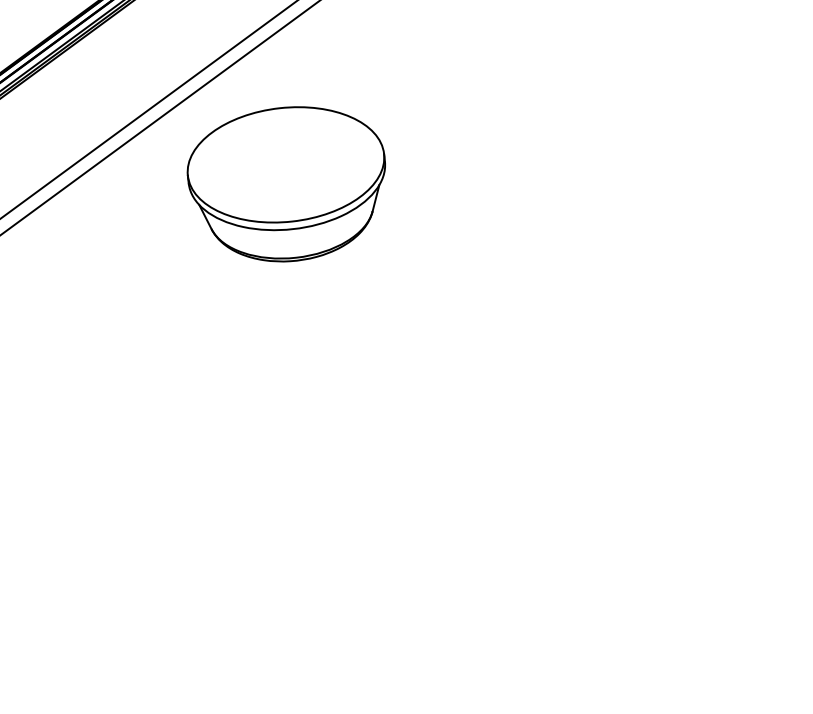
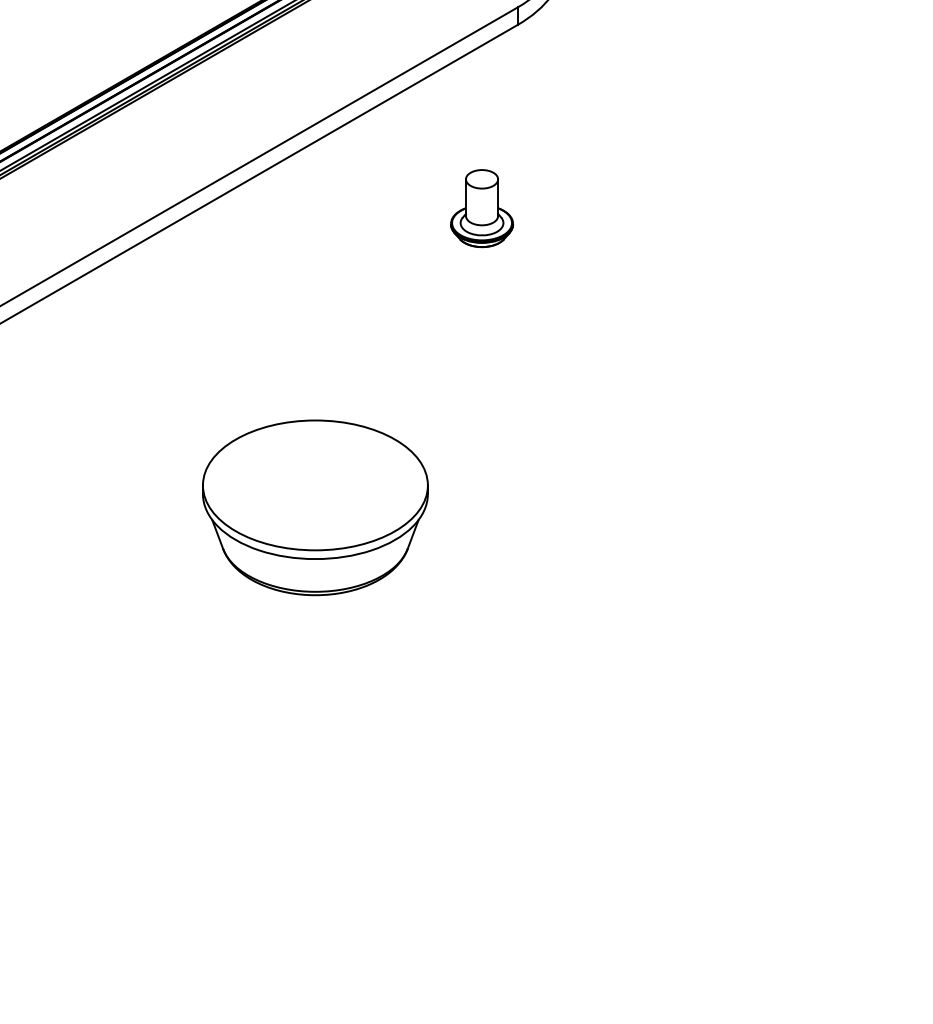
part: (423, 78) -> (482, 208), added
part: (288, 184) -> (315, 507), moved

